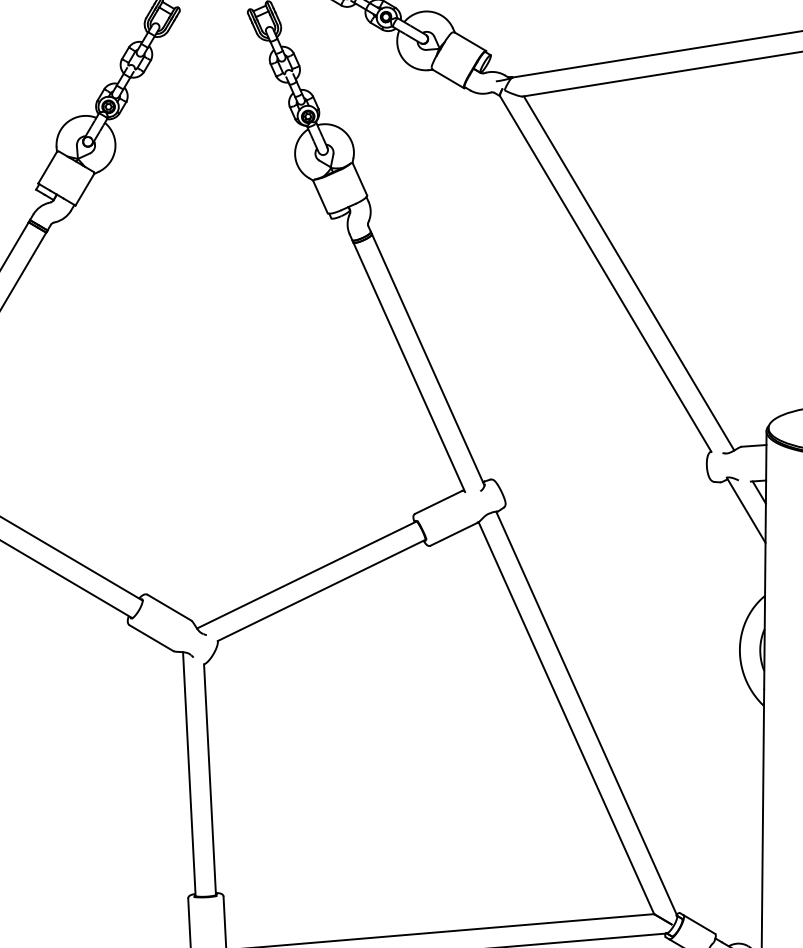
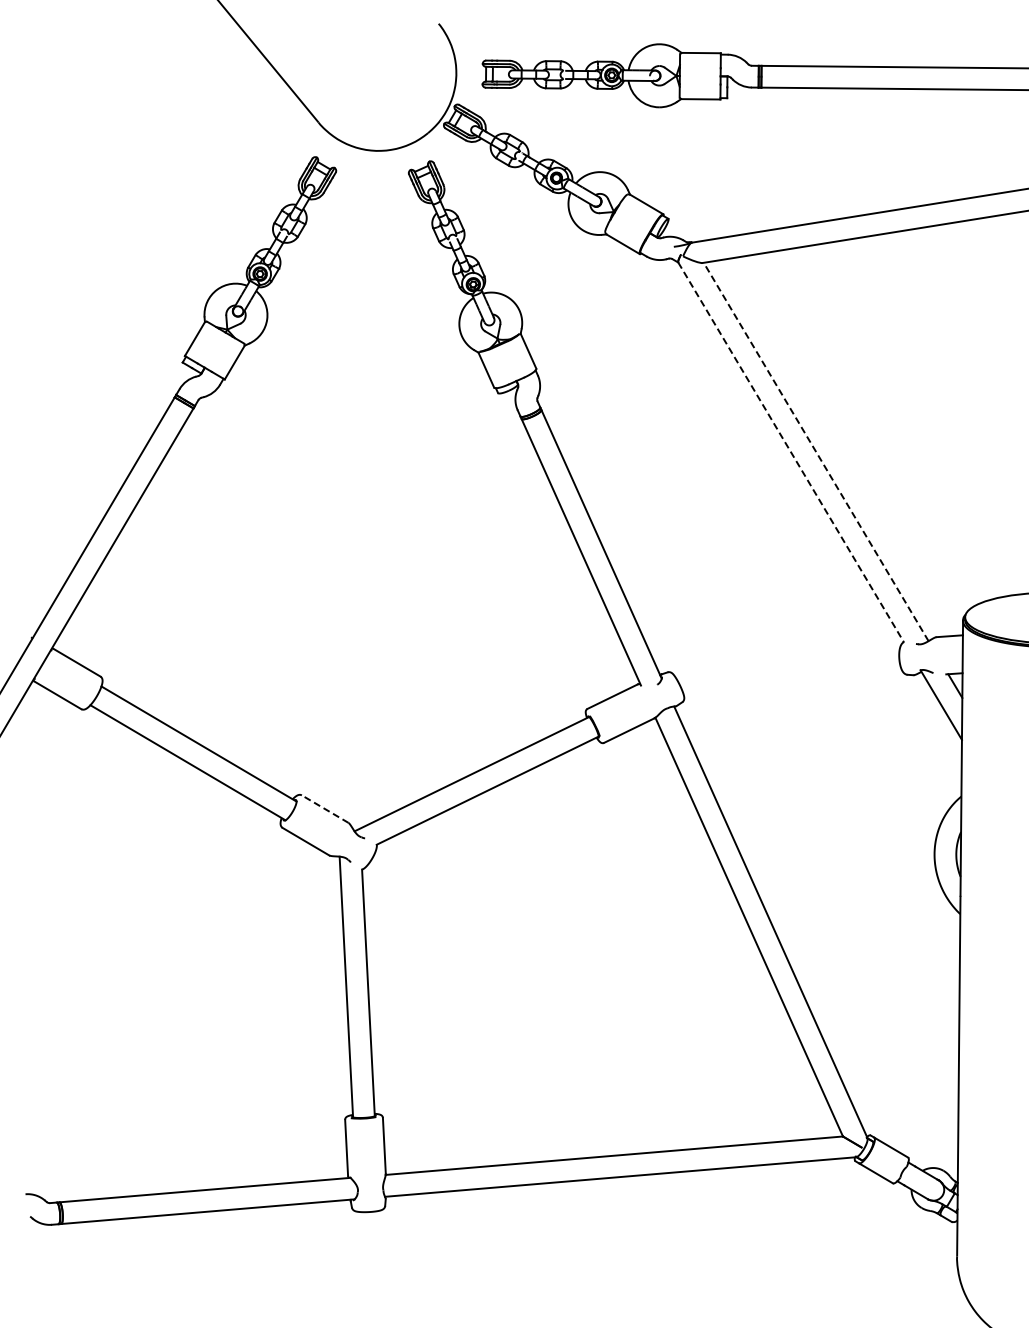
line: (628, 272) -> (815, 451), solid -> dashed
line: (605, 274) -> (791, 453), solid -> dashed
line: (168, 607) -> (324, 808), solid -> dashed

